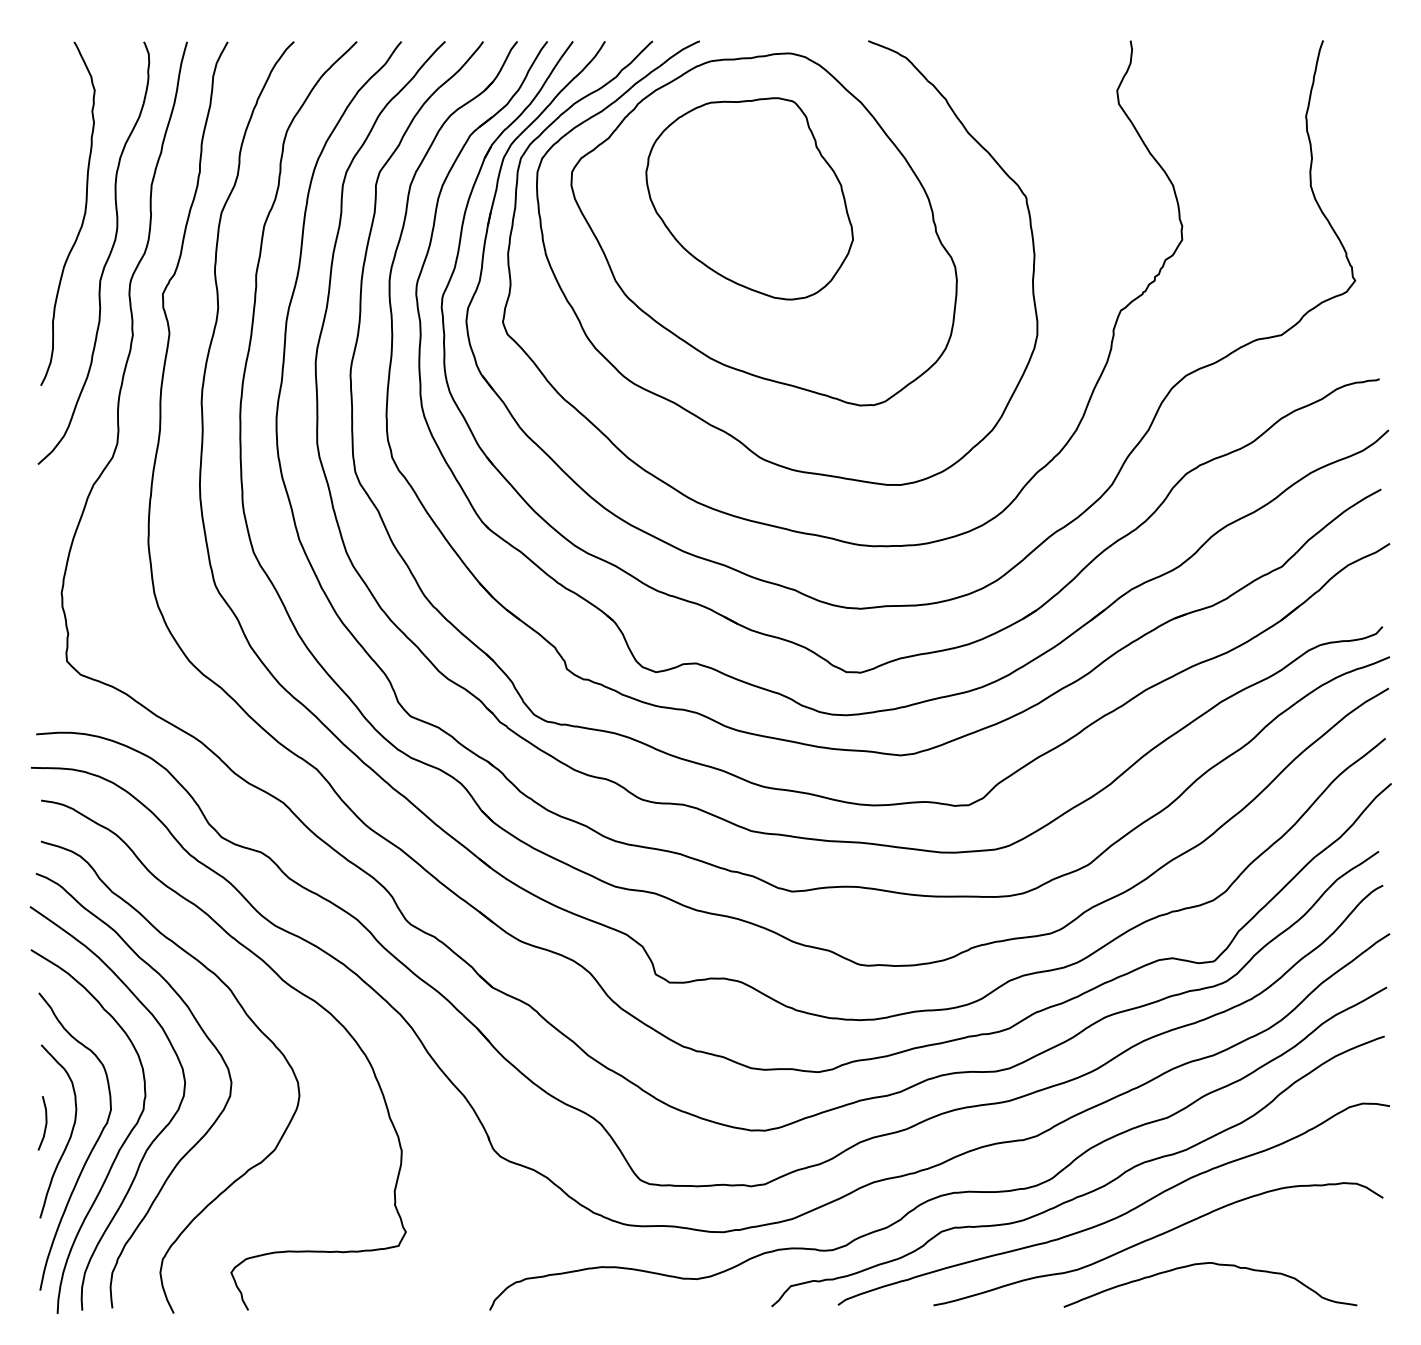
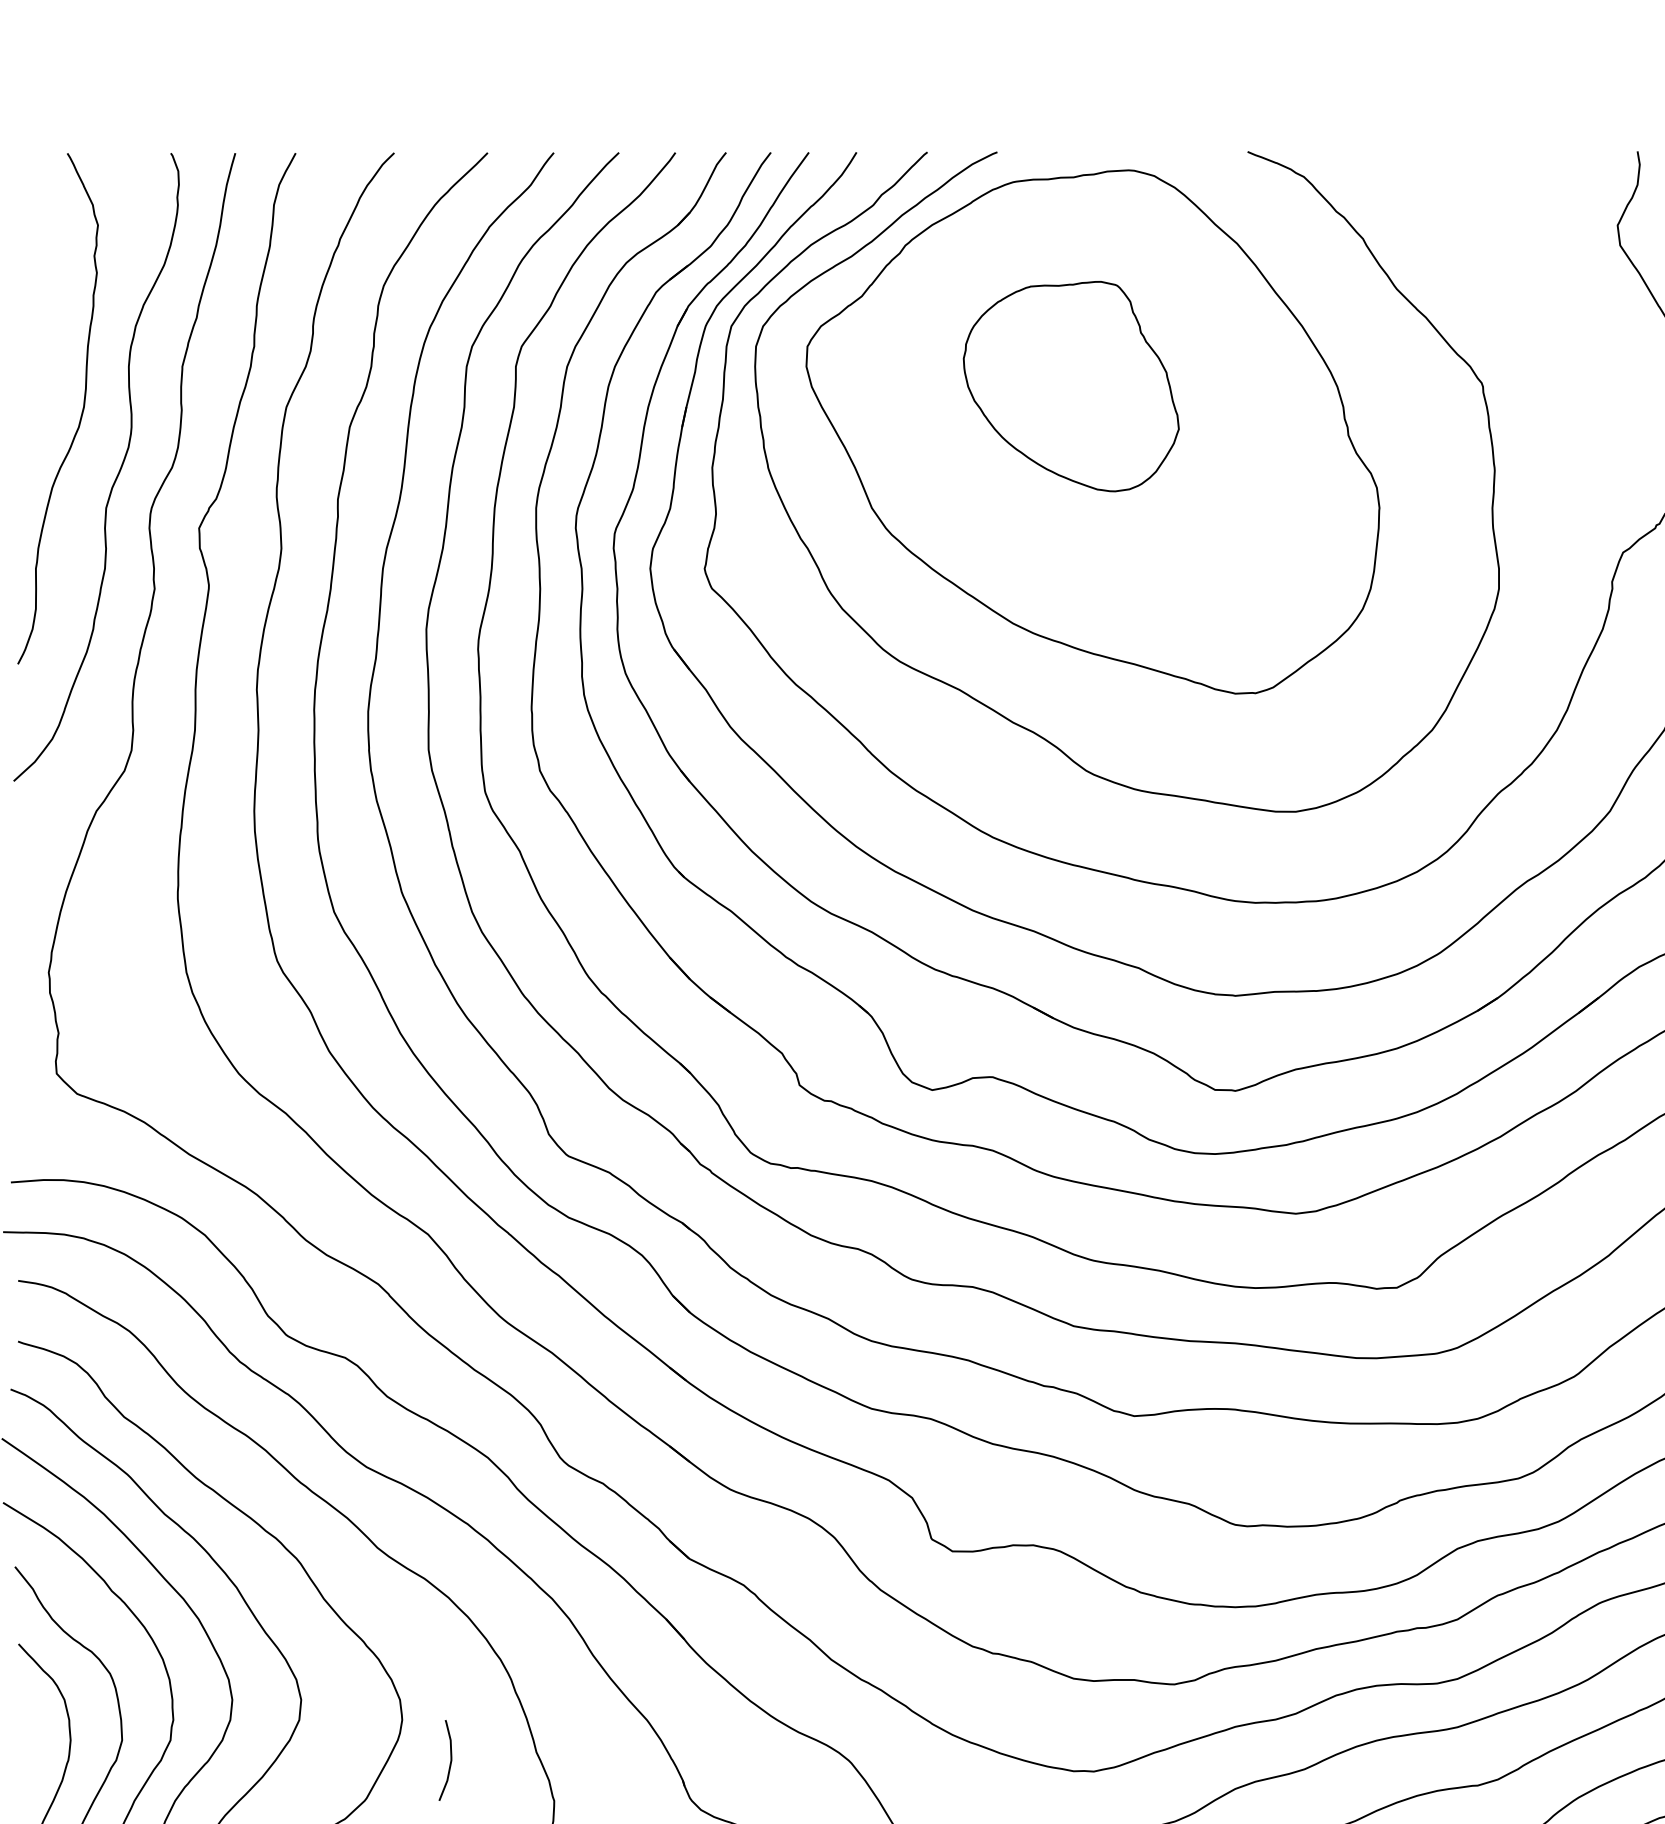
part: (749, 198) -> (1071, 385), size x0.7
curve: (45, 1123) -> (449, 1760), moved

